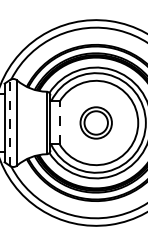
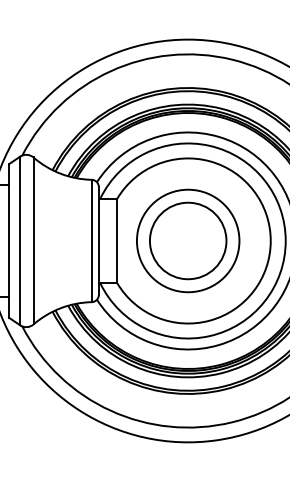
line: (10, 122) -> (20, 240), dashed -> solid
line: (59, 122) -> (116, 240), dashed -> solid
part: (96, 122) -> (189, 240), size x1.67

